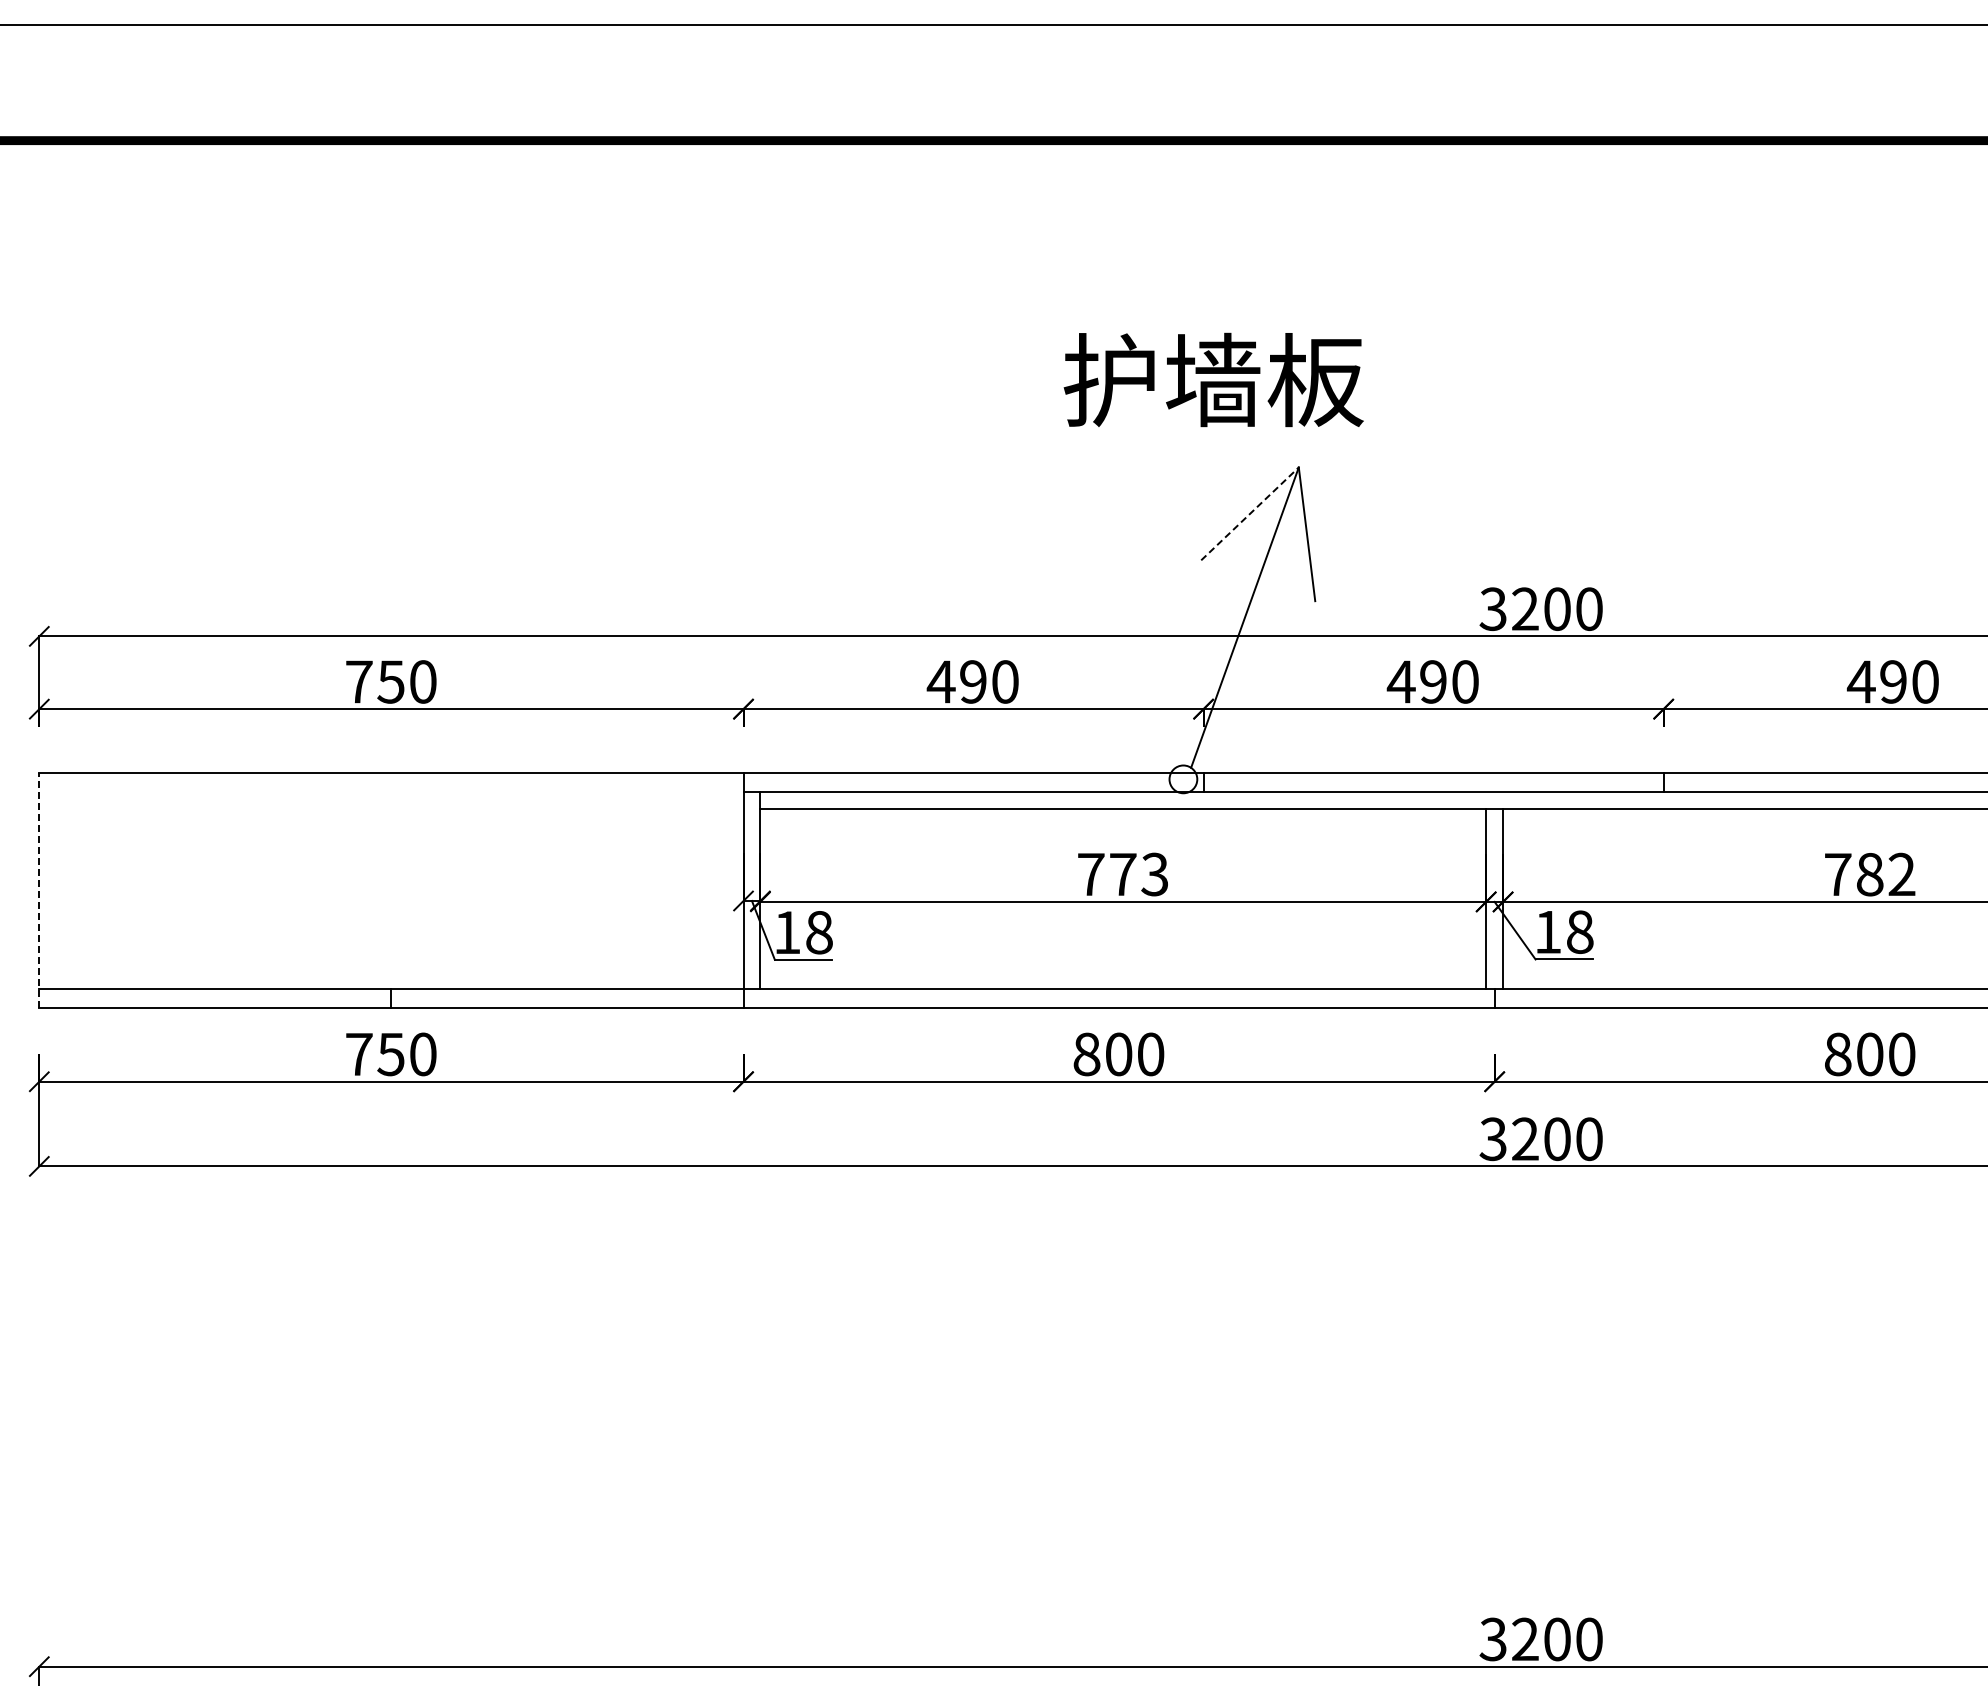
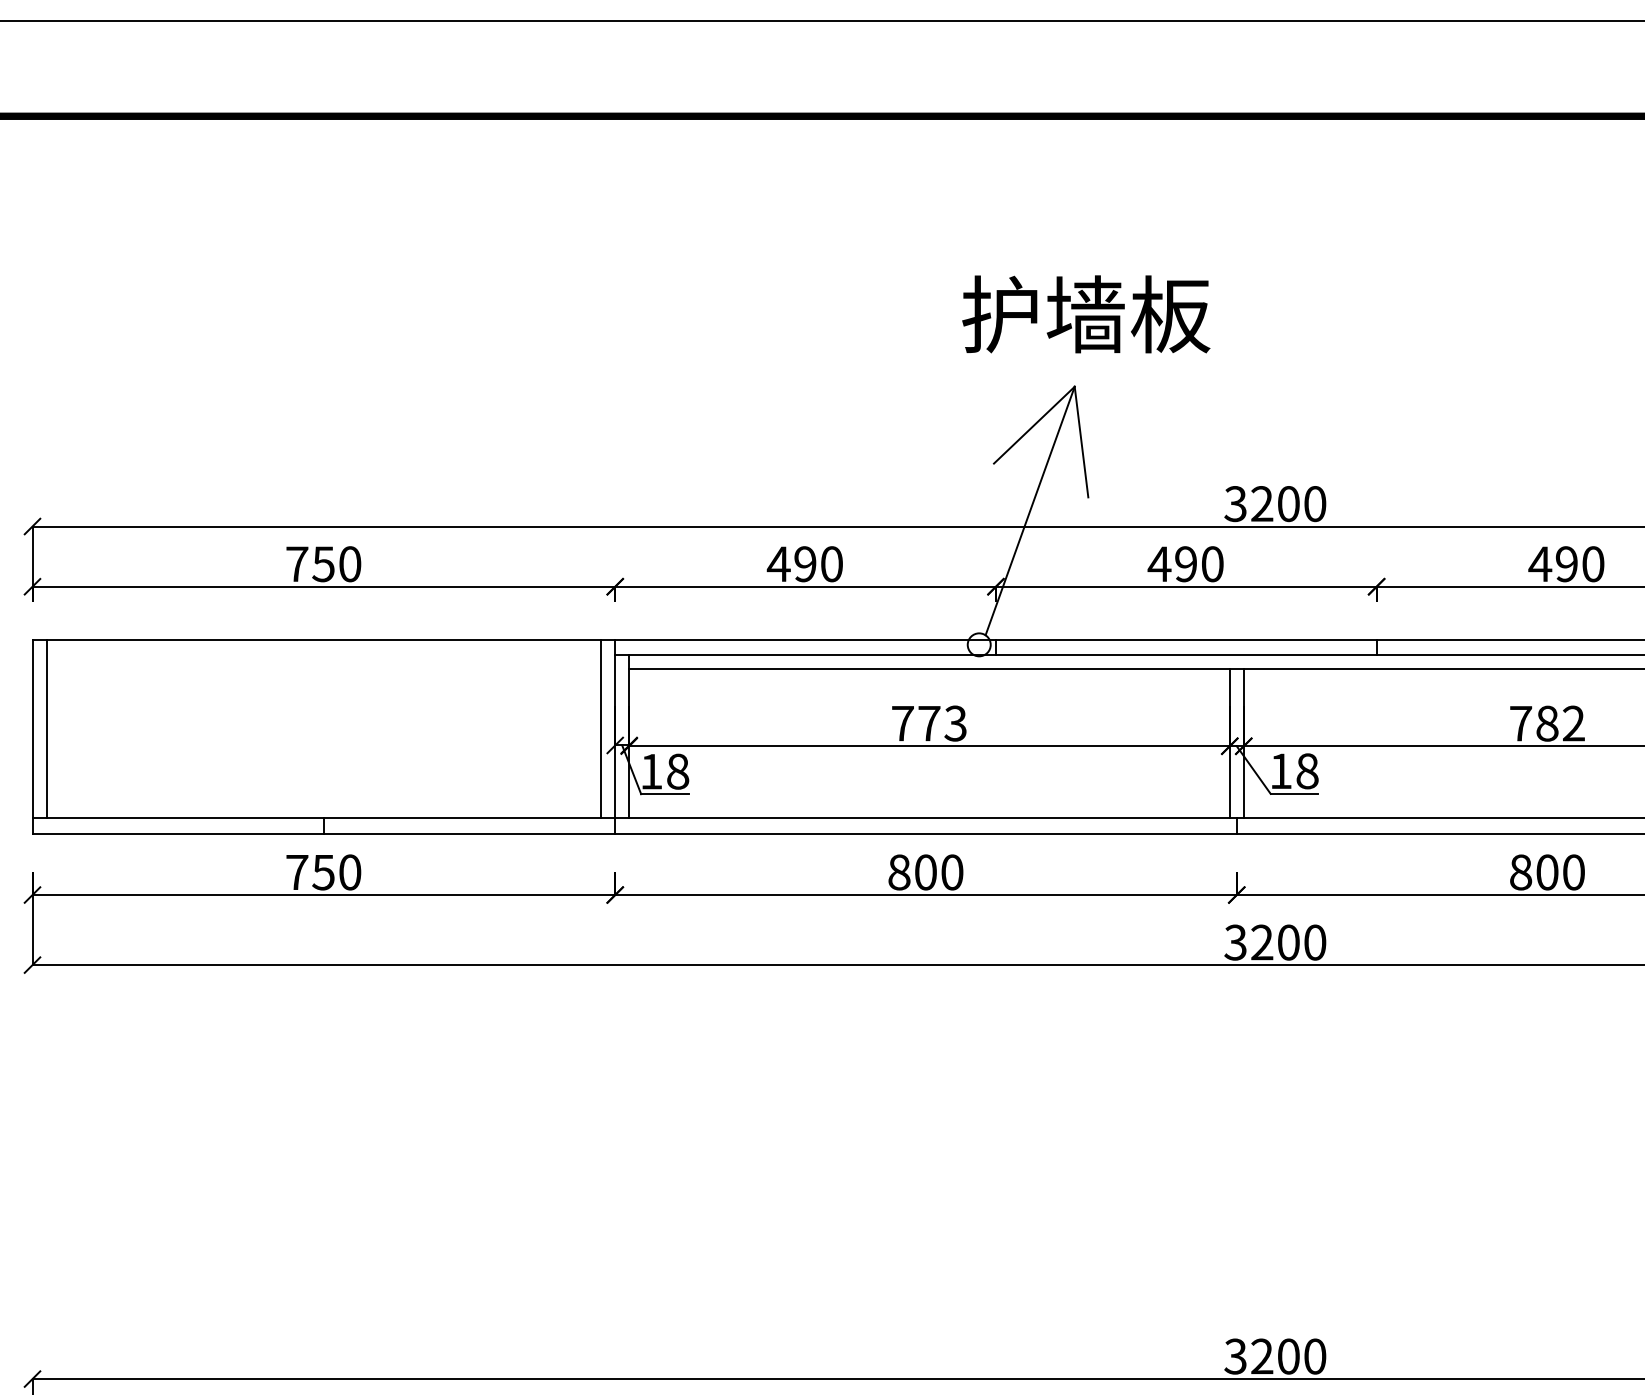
text: (1213, 379) -> (1086, 313), moved
line: (1250, 513) -> (1034, 424), dashed -> solid
line: (56, 881) -> (46, 729), added
line: (726, 881) -> (601, 729), added
line: (39, 889) -> (32, 735), dashed -> solid

